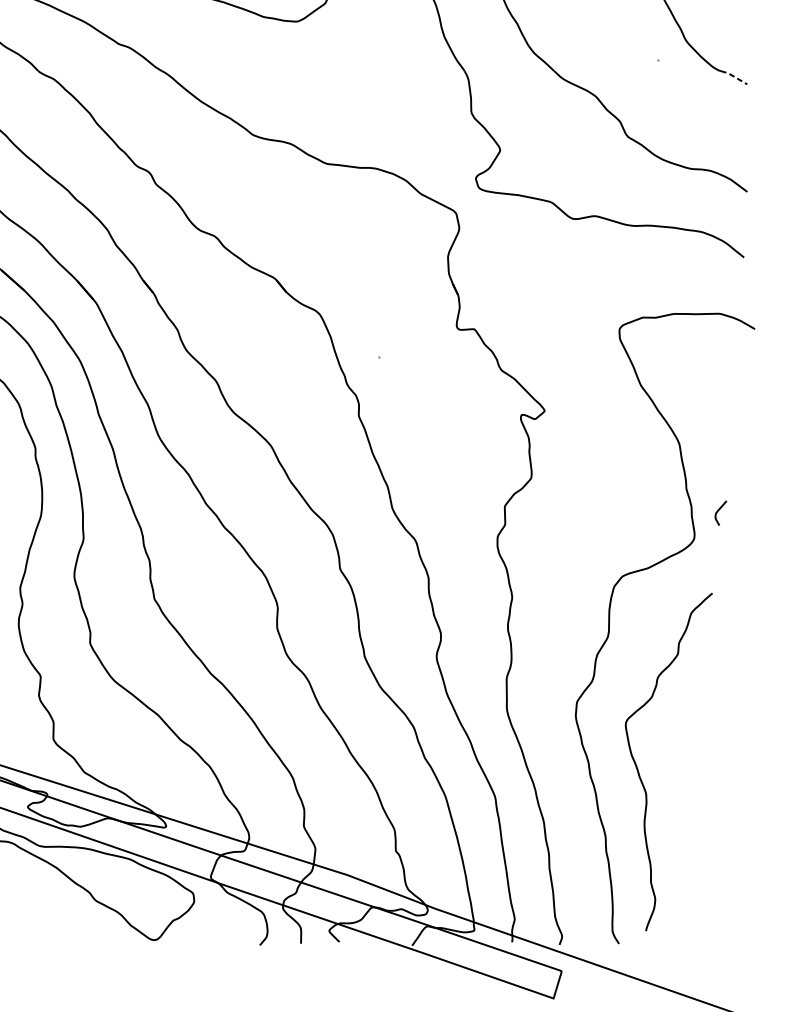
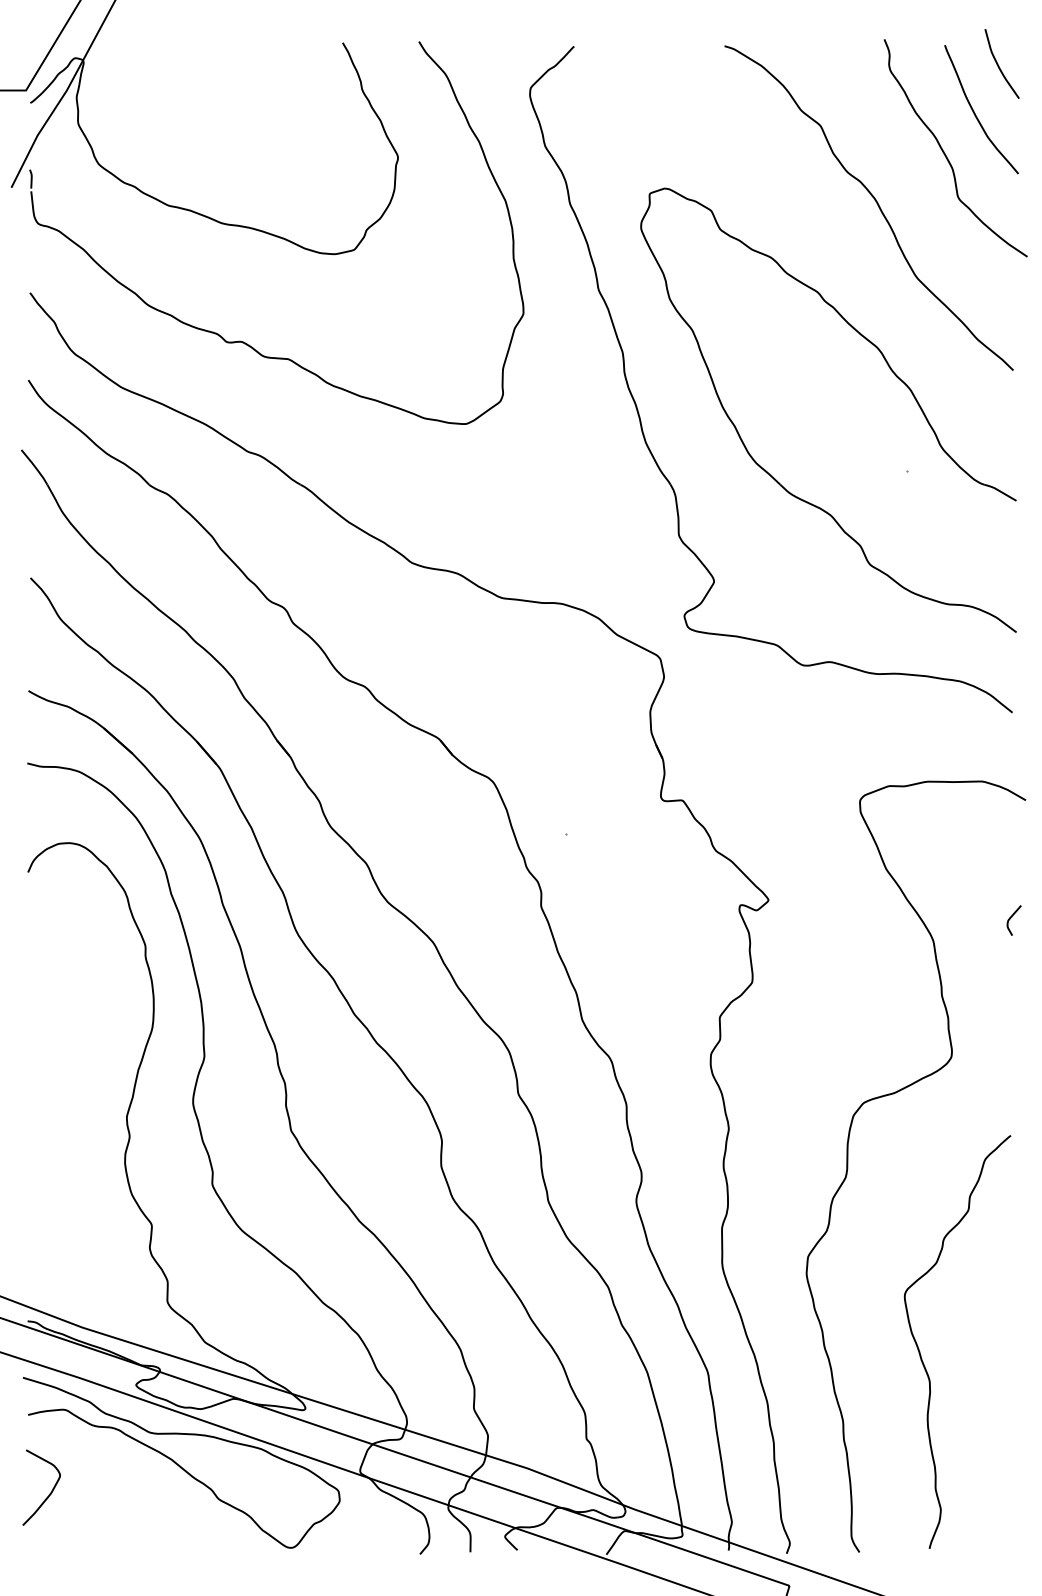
line: (733, 76) -> (999, 491), dashed -> solid
curve: (718, 511) -> (1011, 918), moved
curve: (638, 769) -> (920, 1351), moved

